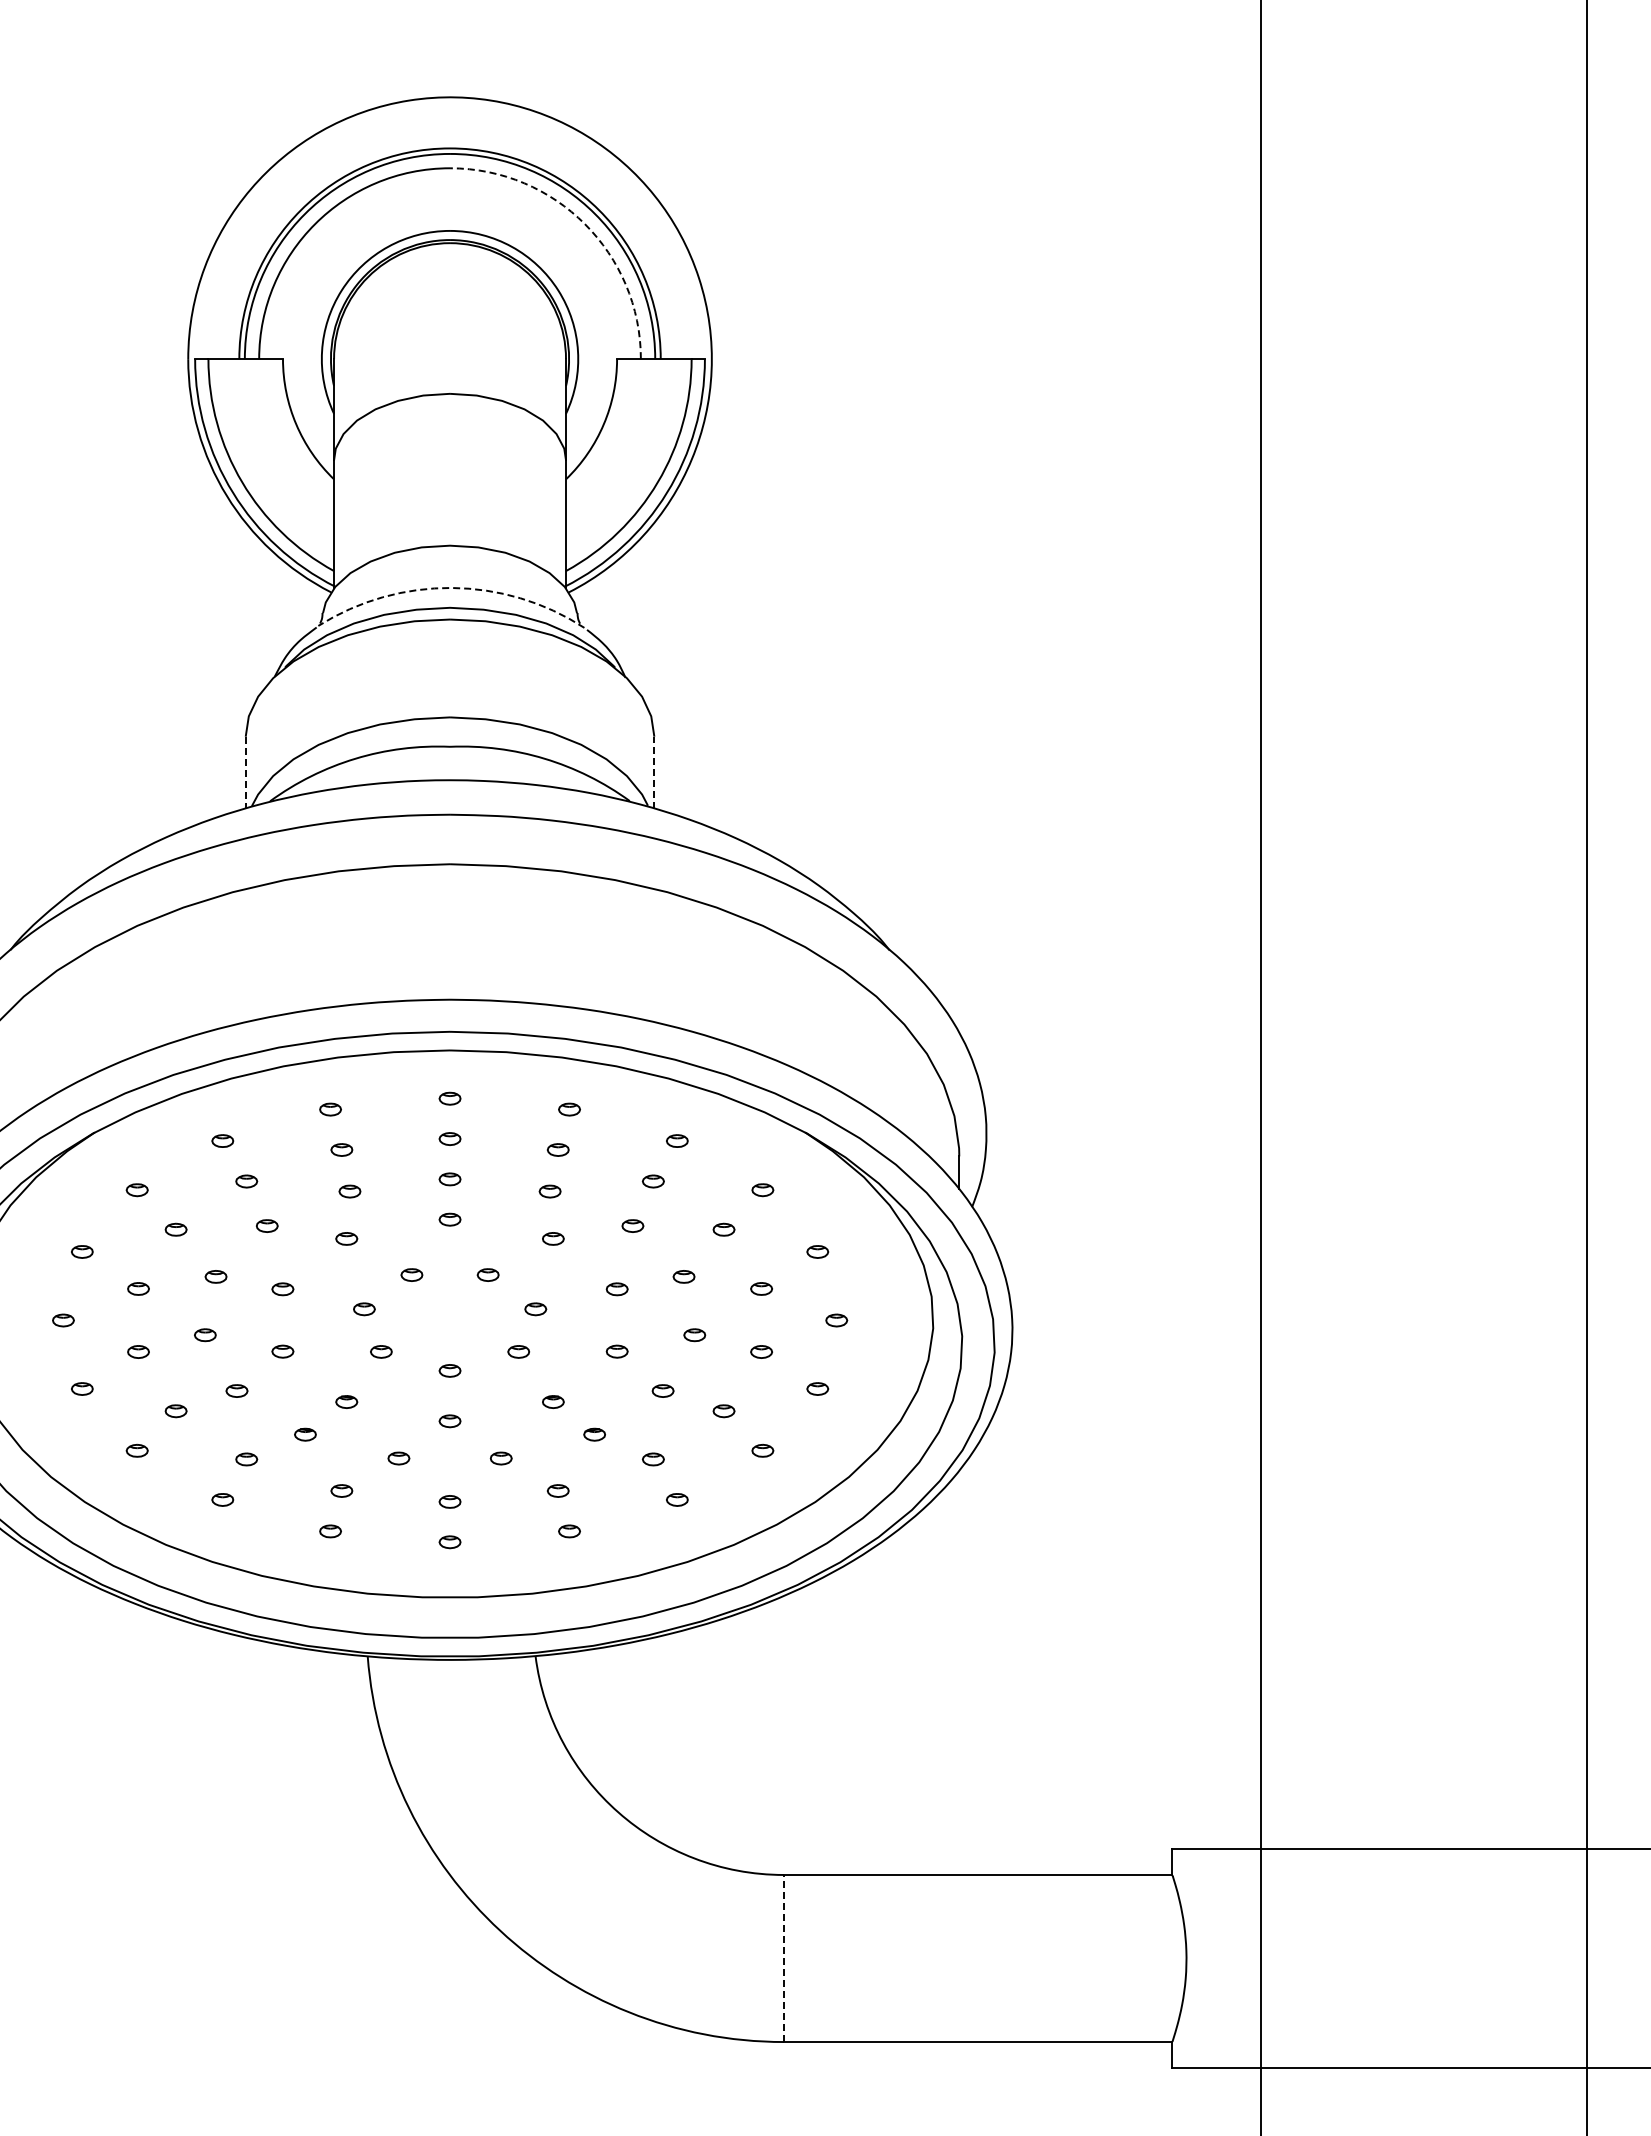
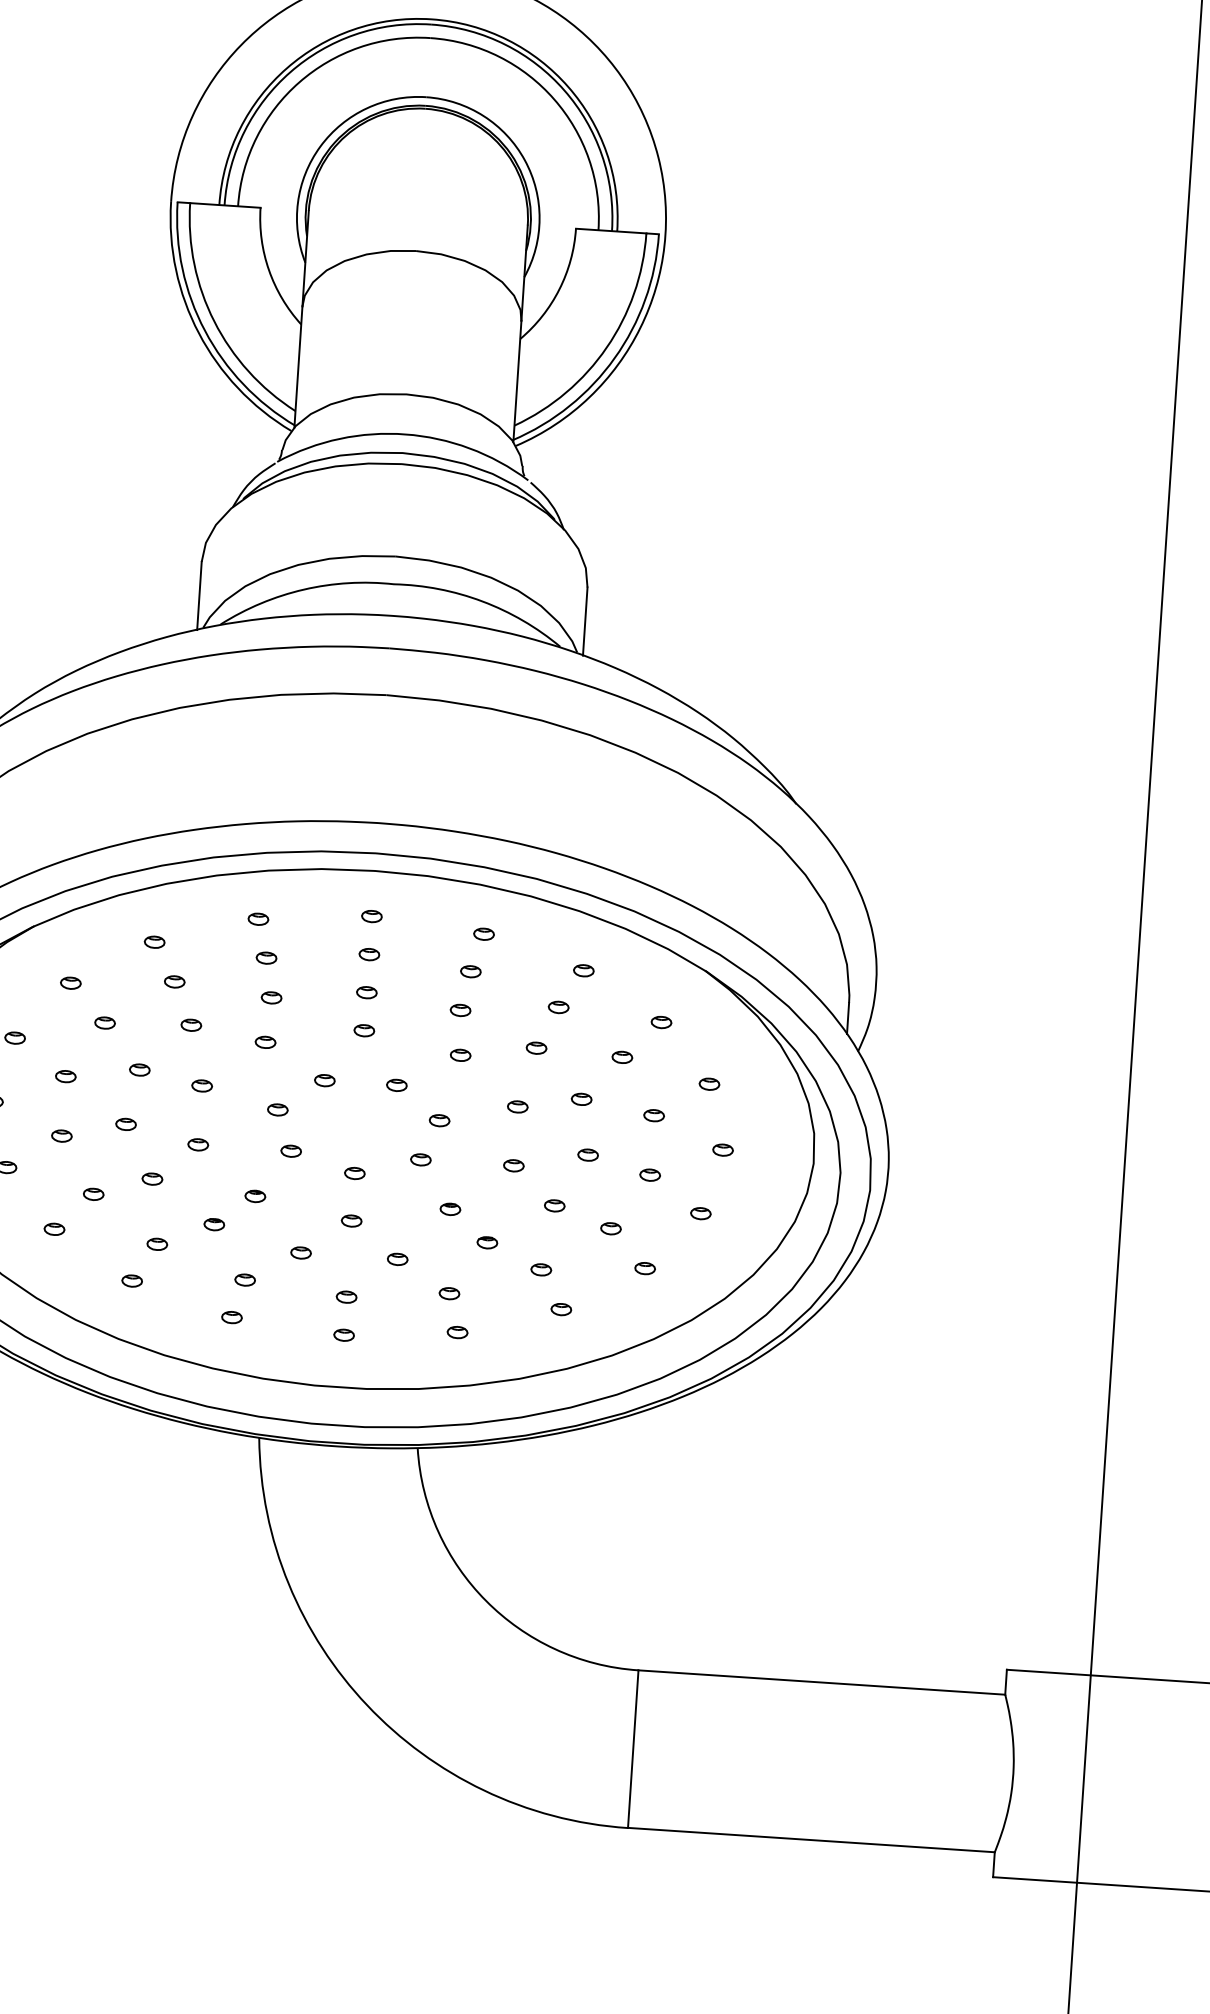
arc: (585, 224) -> (554, 99), dashed -> solid
arc: (451, 587) -> (405, 433), dashed -> solid
line: (654, 772) -> (585, 621), dashed -> solid
line: (245, 773) -> (199, 596), dashed -> solid
line: (783, 1957) -> (632, 1748), dashed -> solid

